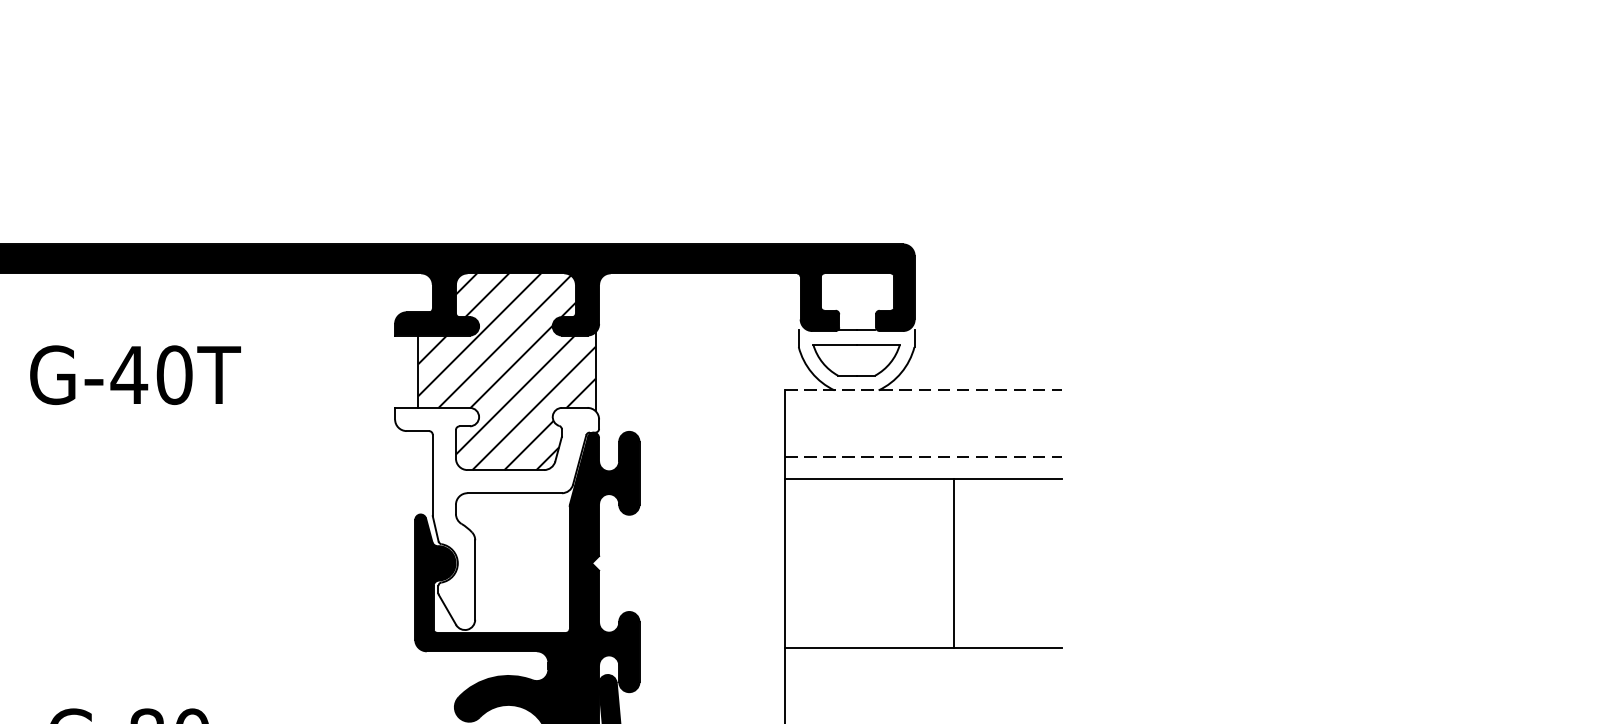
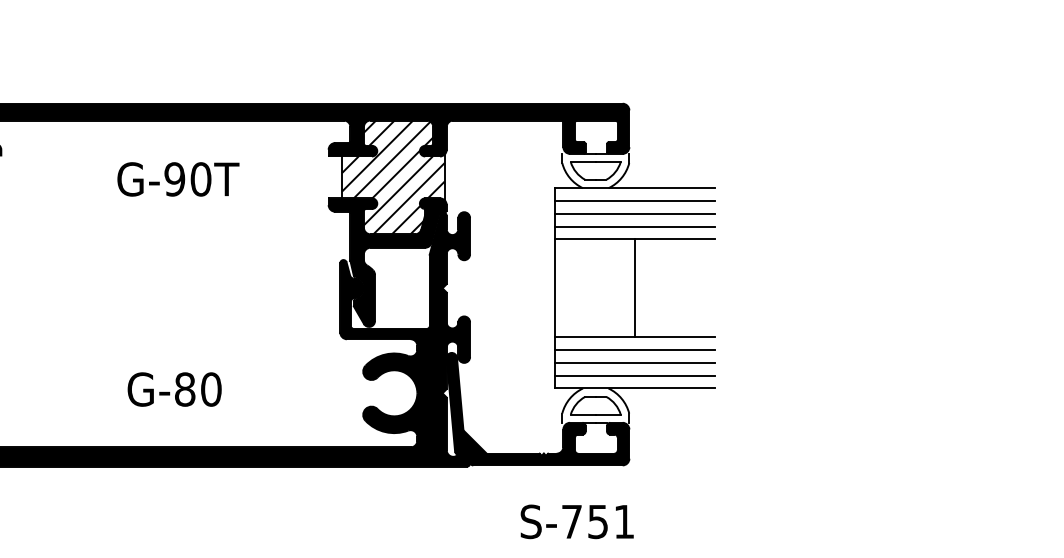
text: (128, 375) -> (174, 179), G-40T -> G-90T
line: (925, 390) -> (635, 188), dashed -> solid
line: (923, 413) -> (634, 201), added
line: (923, 434) -> (634, 213), added
line: (925, 456) -> (635, 226), dashed -> solid
fill: (496, 518) -> (387, 262), added
line: (954, 563) -> (635, 288), moved
line: (923, 670) -> (634, 350), added
line: (923, 691) -> (634, 362), added
line: (923, 713) -> (634, 375), added

